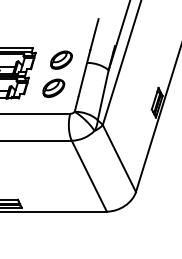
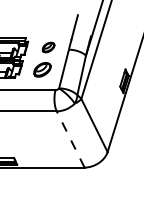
part: (61, 59) -> (48, 47), size x0.7
line: (89, 176) -> (70, 139), solid -> dashed

